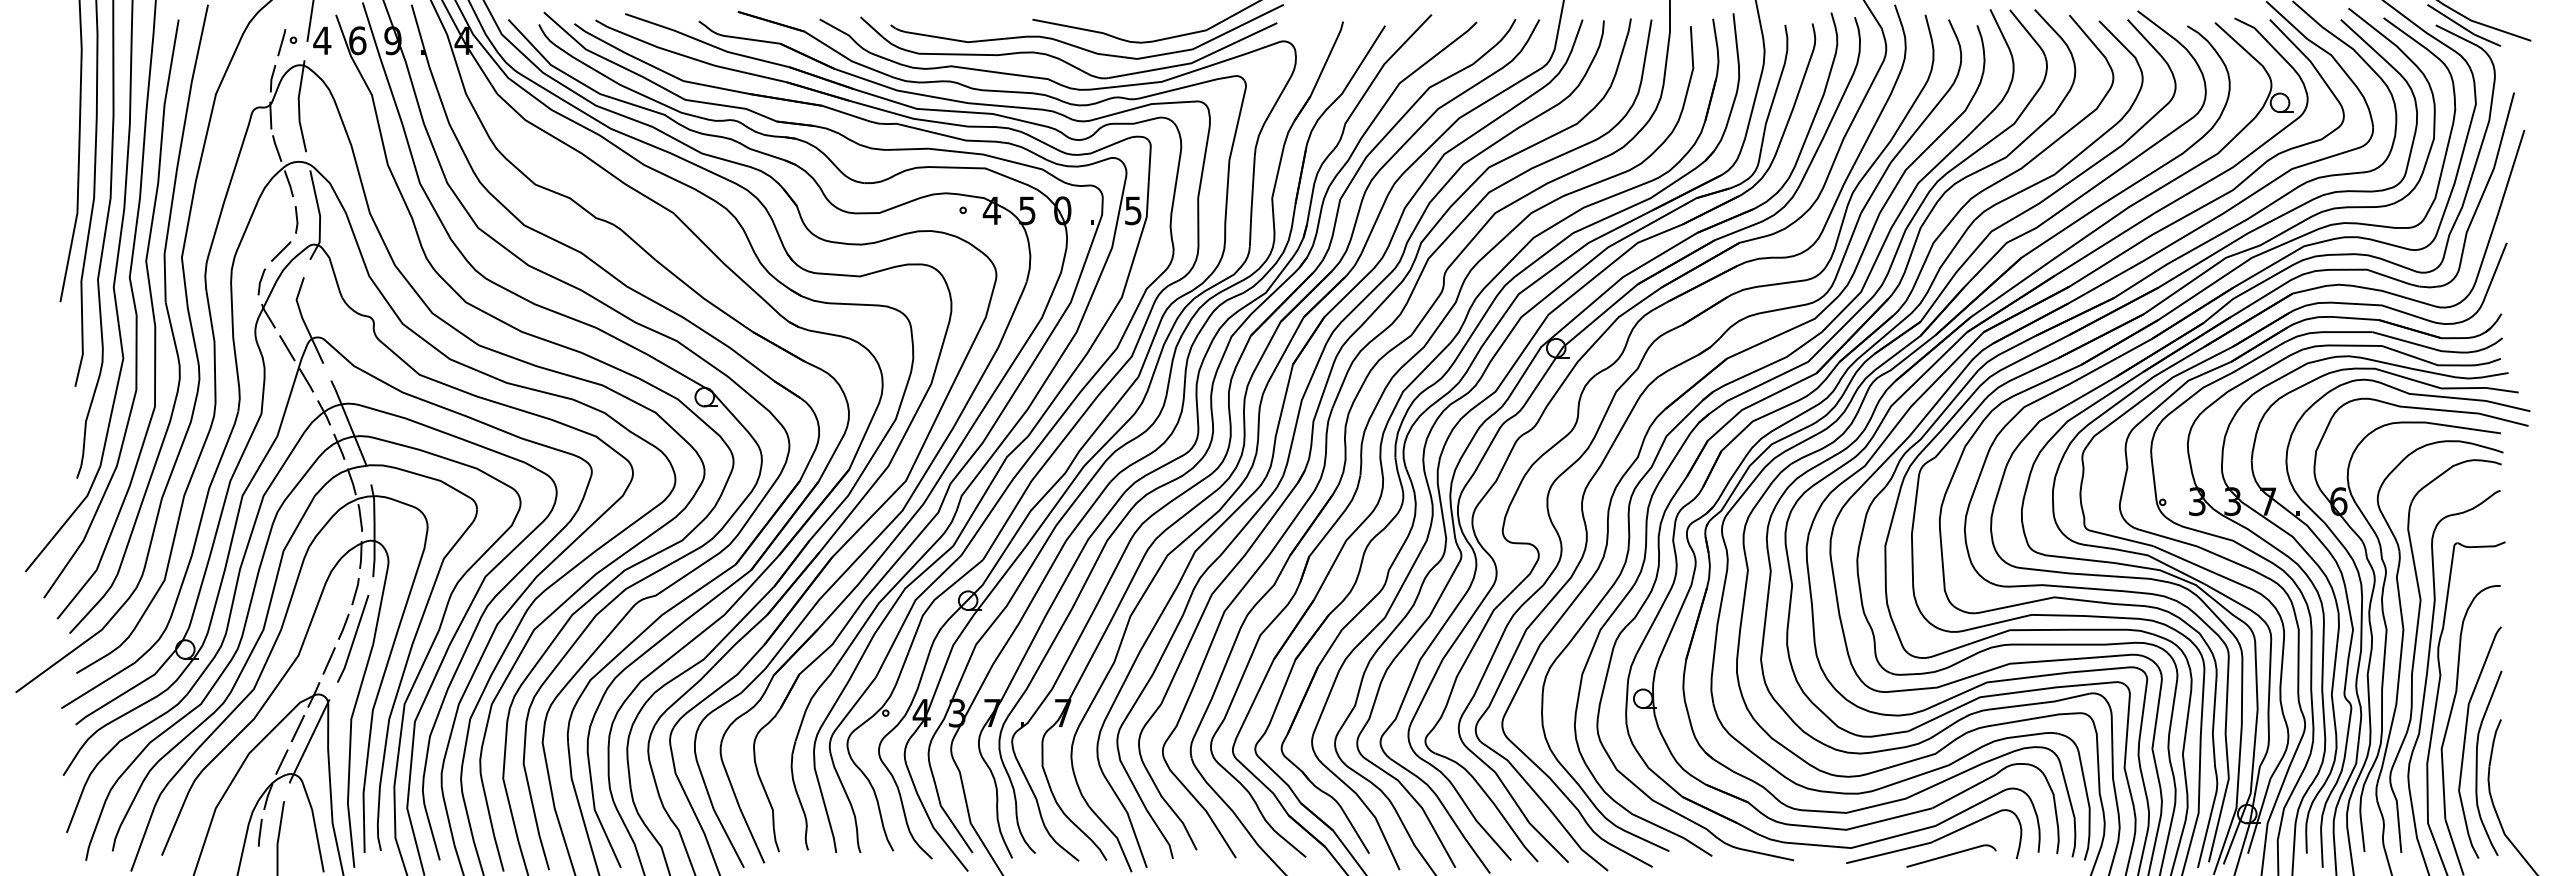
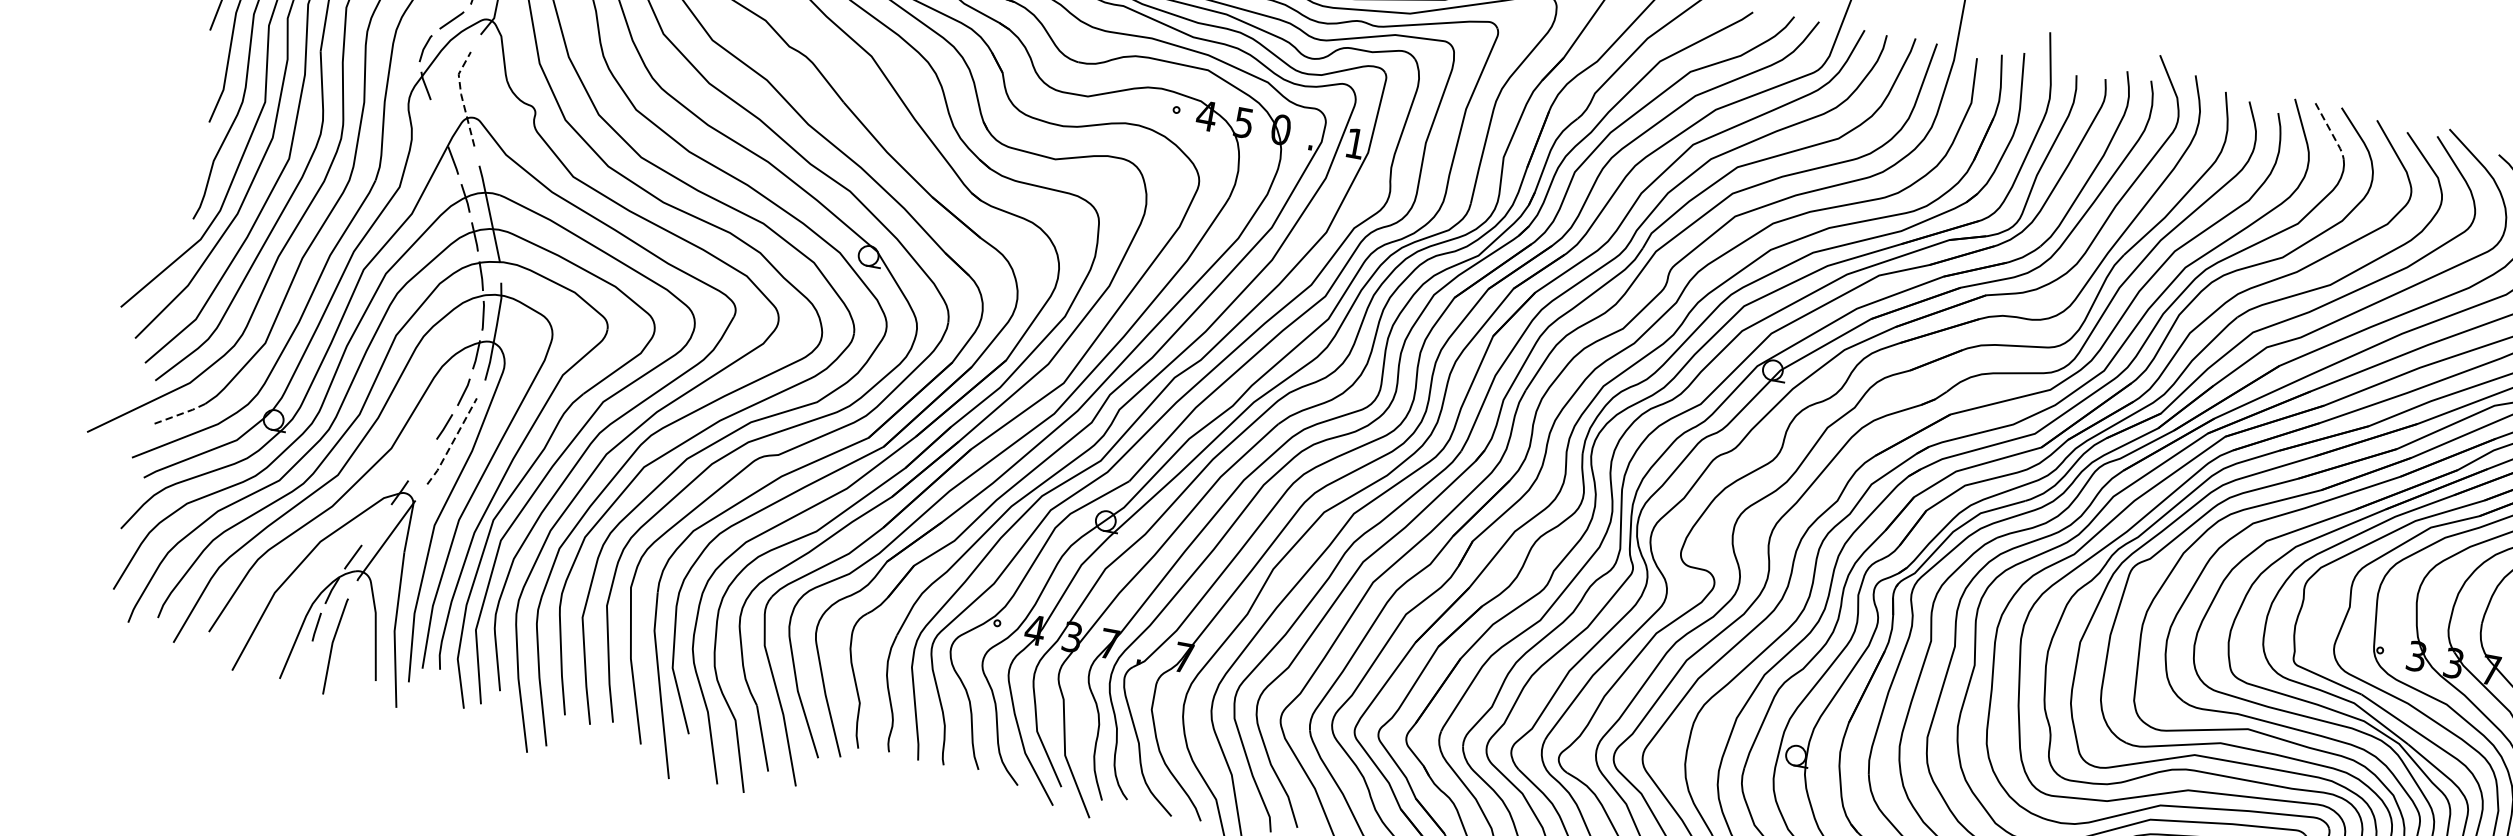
line: (2029, 34) -> (2331, 132), solid -> dashed
text: (1133, 210) -> (1355, 143), 5 -> 1
line: (303, 320) -> (461, 97), solid -> dashed
line: (287, 348) -> (439, 123), removed
line: (353, 639) -> (452, 442), solid -> dashed
line: (98, 660) -> (180, 414), solid -> dashed
line: (328, 660) -> (422, 459), removed
line: (297, 728) -> (376, 524), removed

